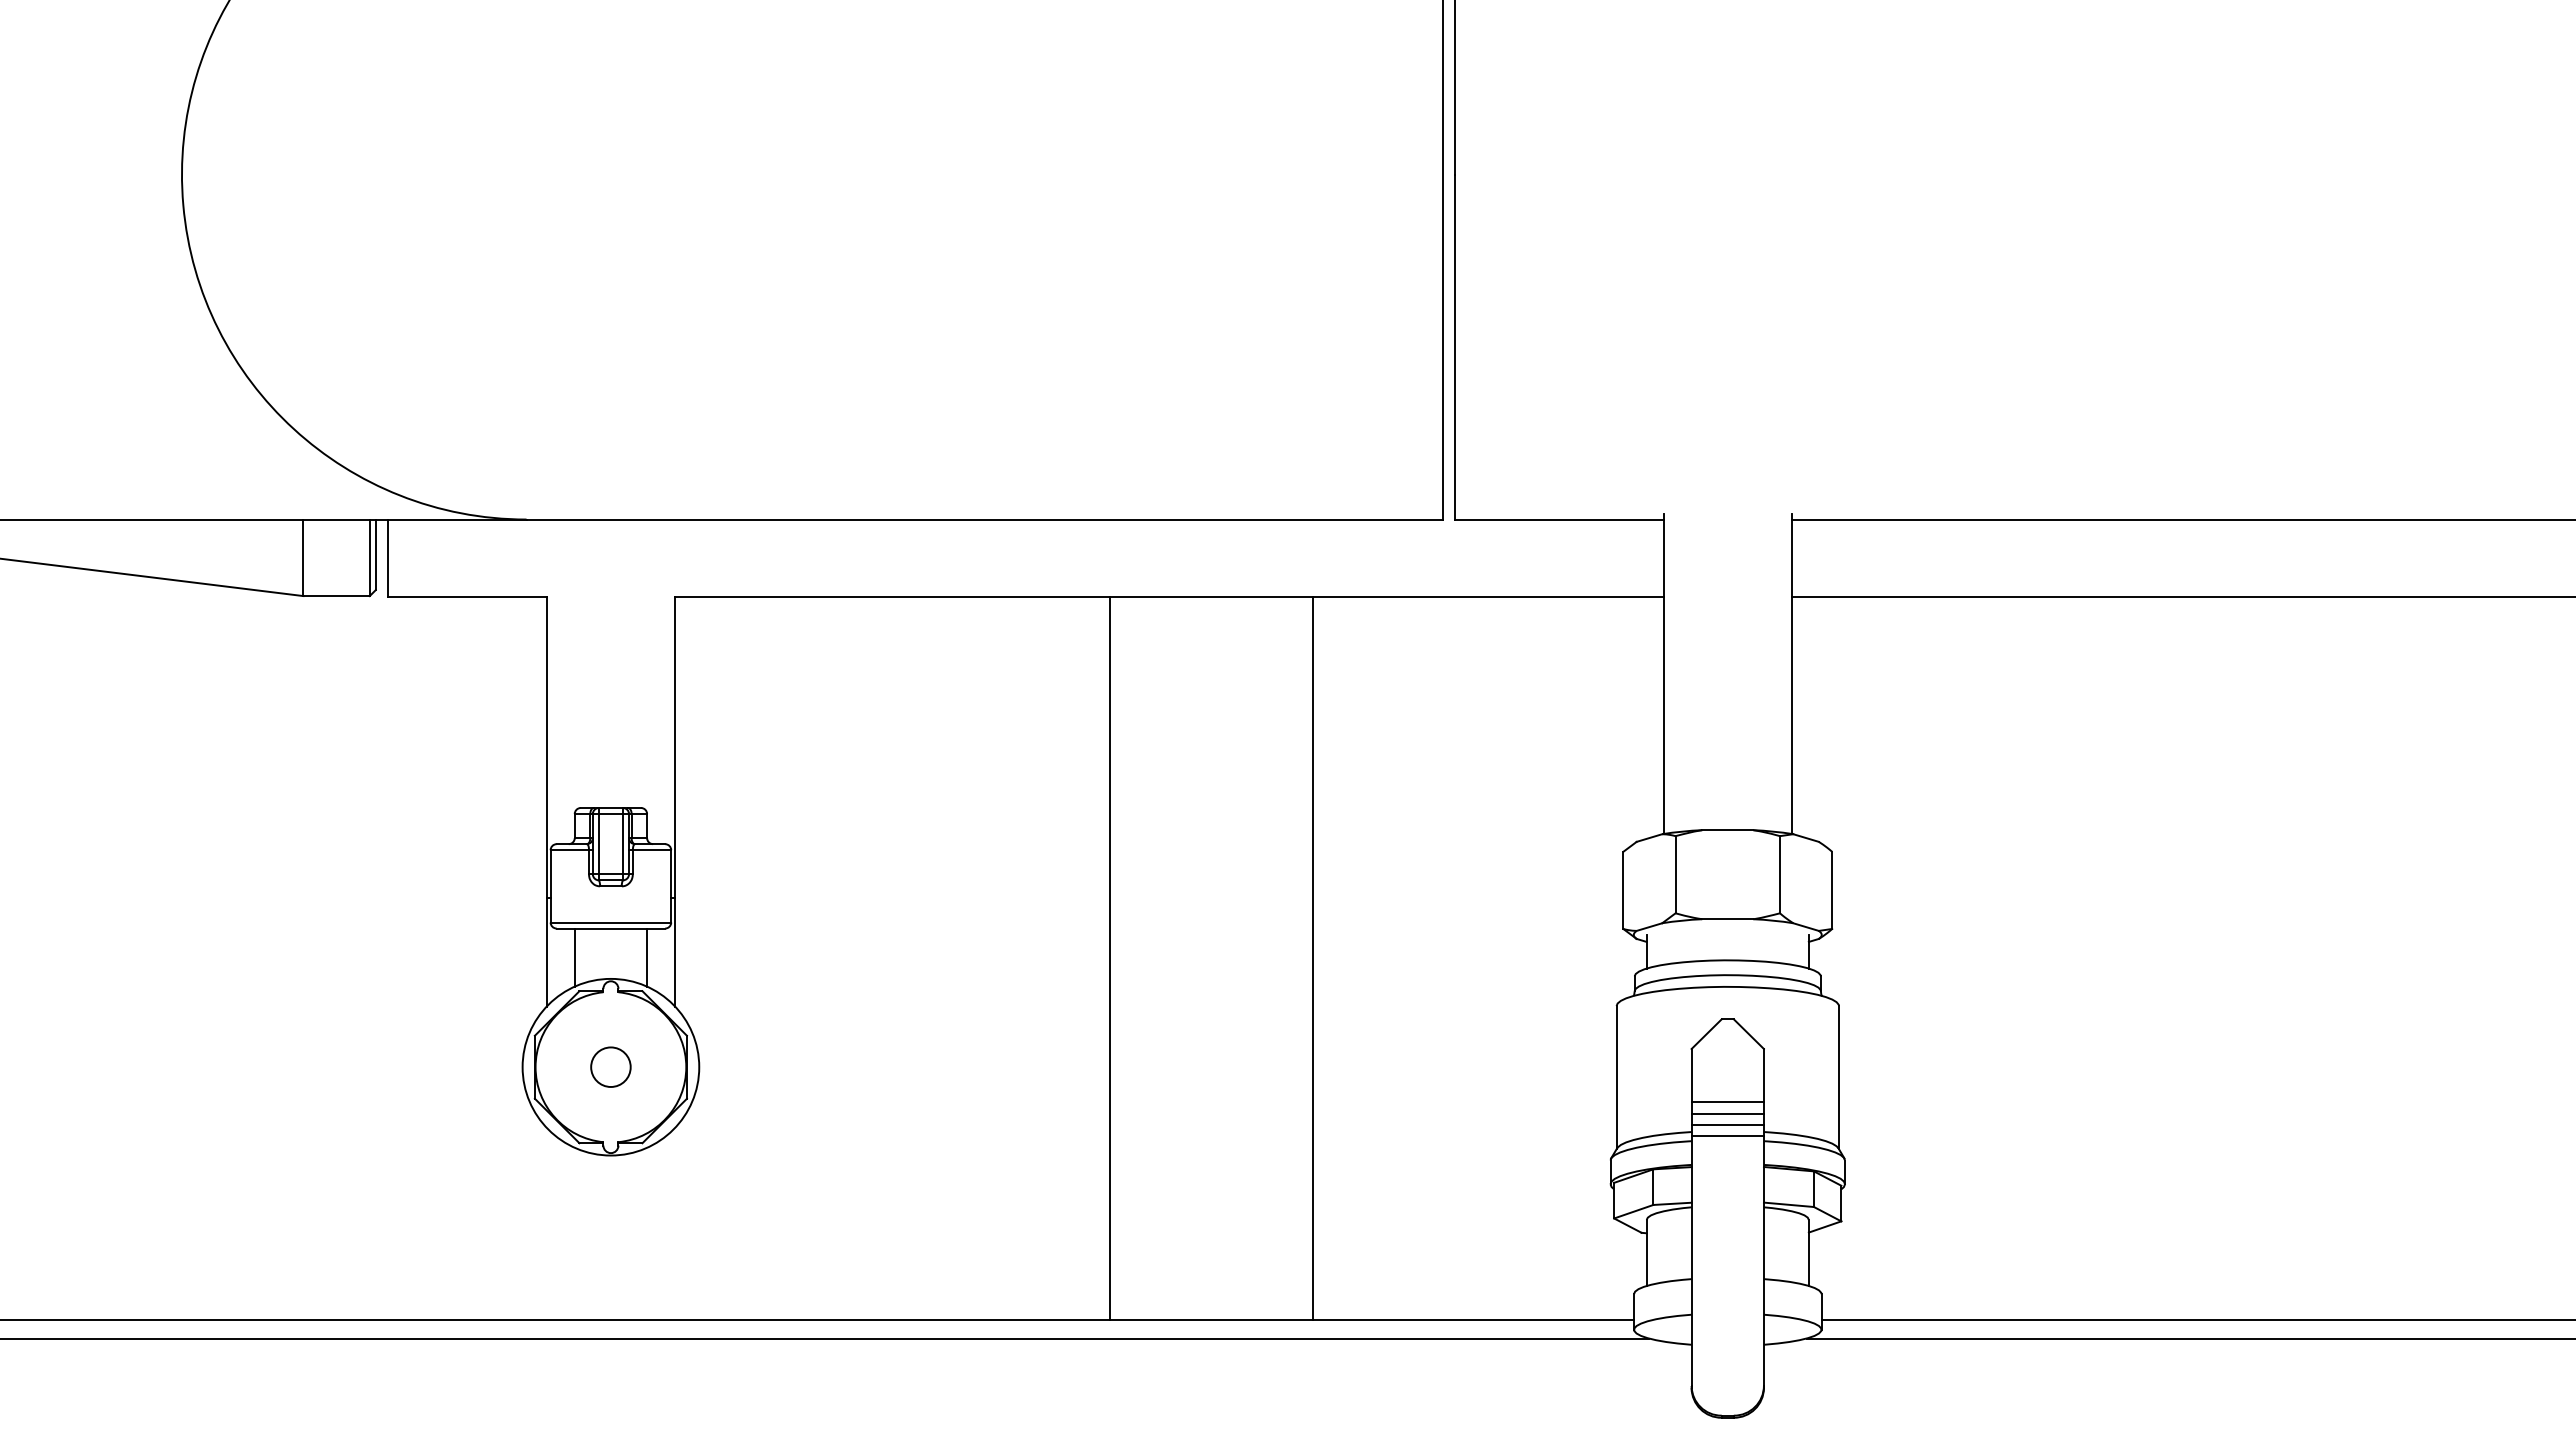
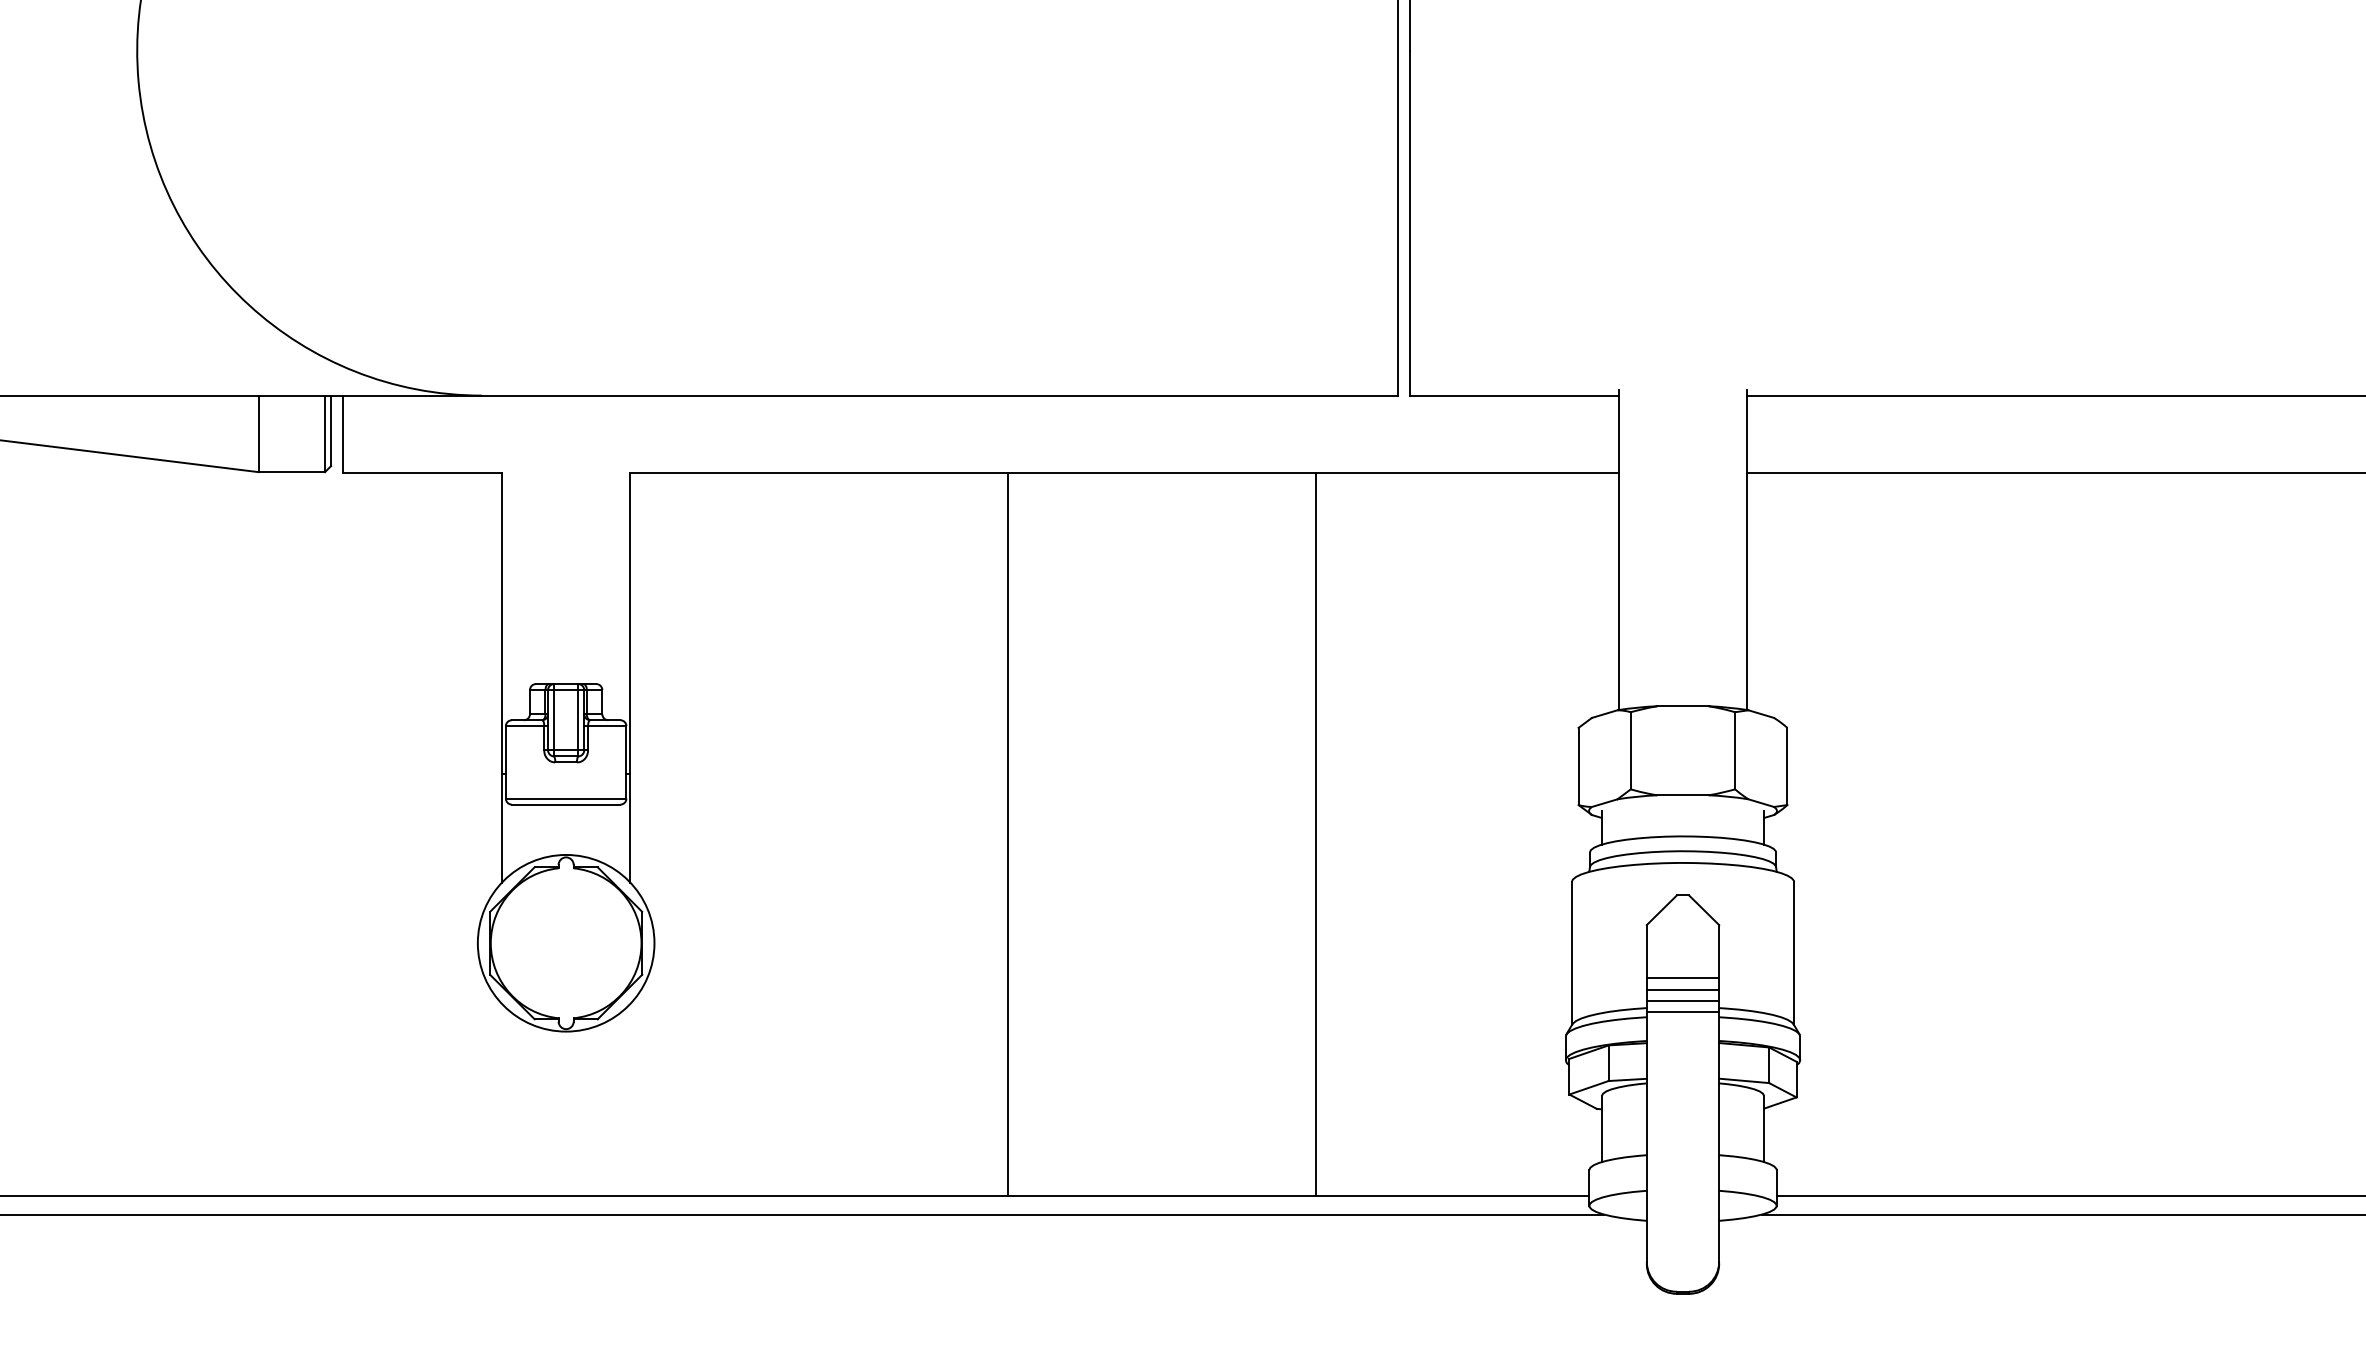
line: (574, 957) -> (529, 833), removed
line: (647, 957) -> (602, 833), removed
line: (1109, 958) -> (1007, 834), moved
line: (1313, 958) -> (1316, 834), moved
circle: (610, 1066) -> (565, 942), removed

